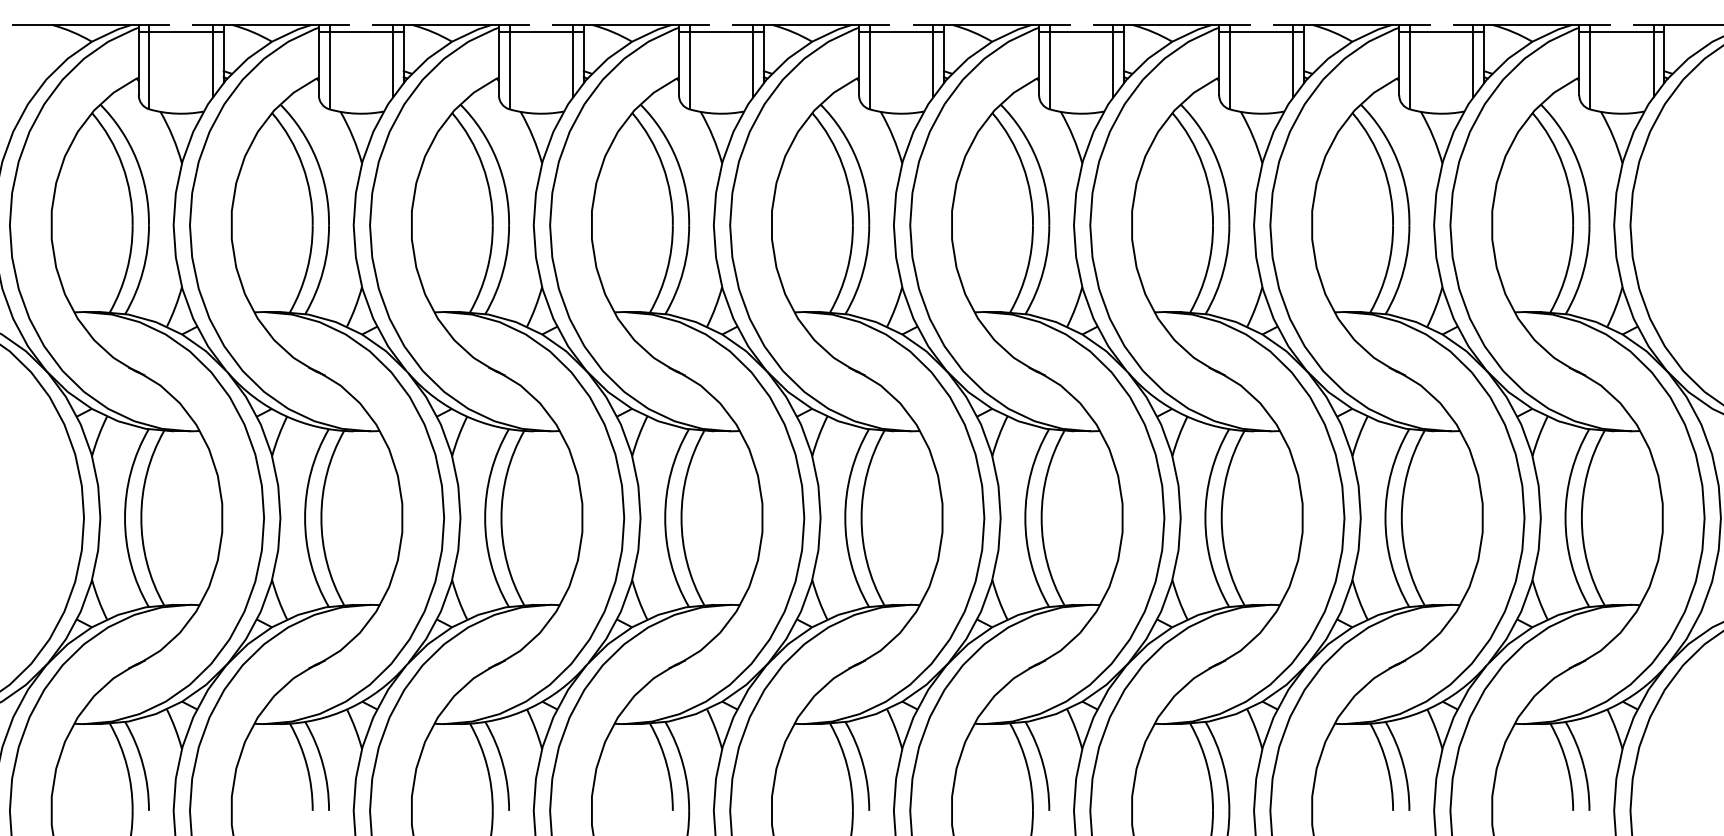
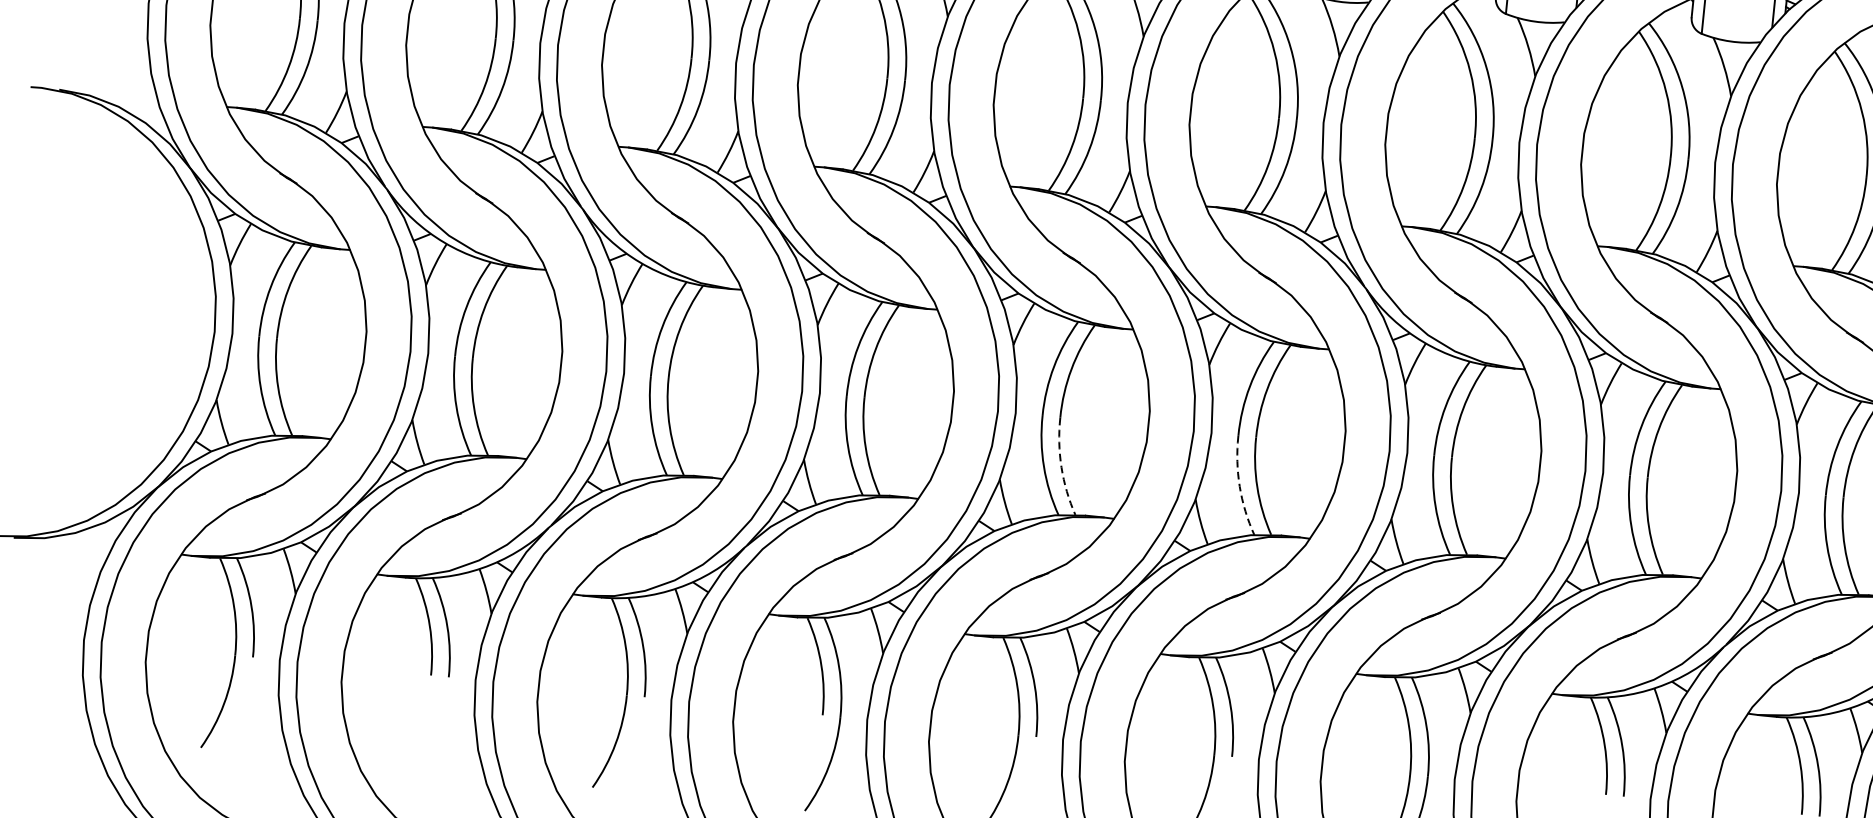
arc: (867, 563) -> (1061, 467), solid -> dashed
arc: (1031, 564) -> (1239, 487), solid -> dashed

